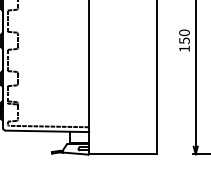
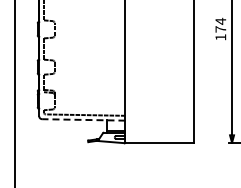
text: (184, 35) -> (220, 24), 150 -> 174
line: (47, 130) -> (83, 119), solid -> dashed

